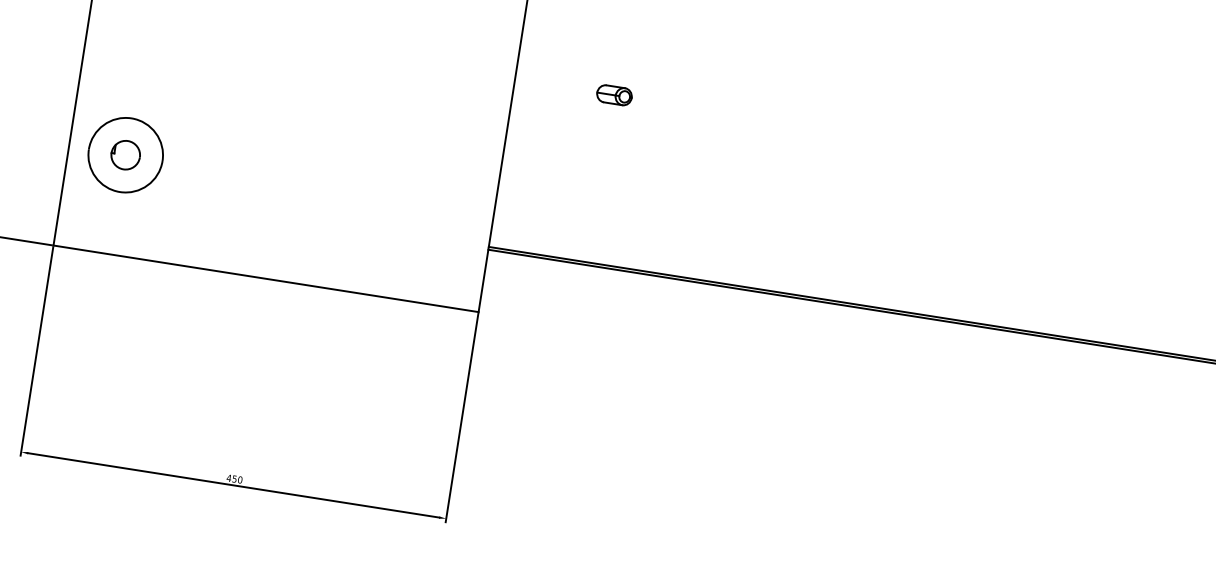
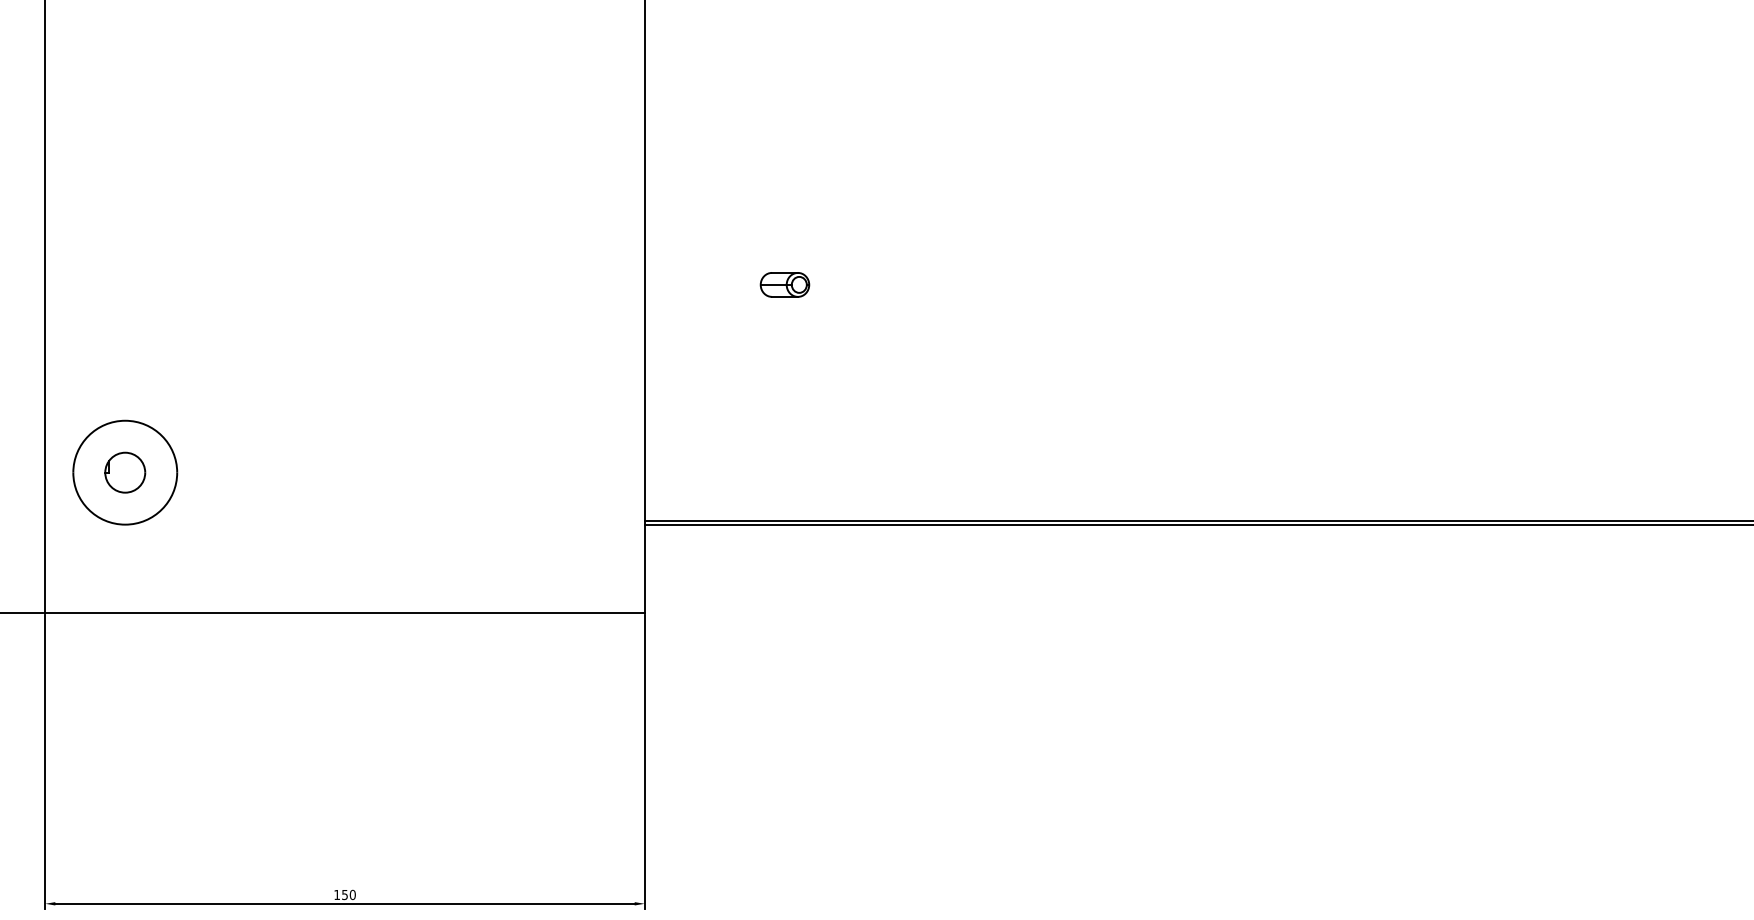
text: (228, 477) -> (336, 894), 450 -> 150

